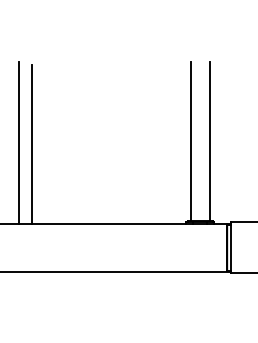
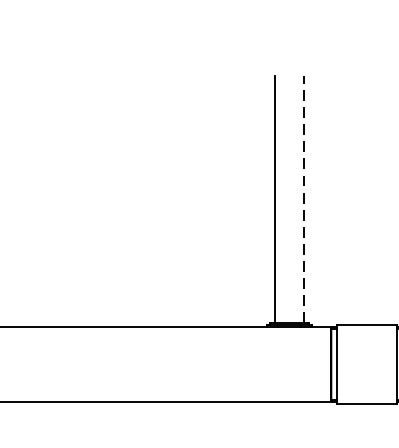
line: (209, 141) -> (303, 199), solid -> dashed
line: (18, 142) -> (6, 201), removed
line: (32, 143) -> (28, 202), removed

